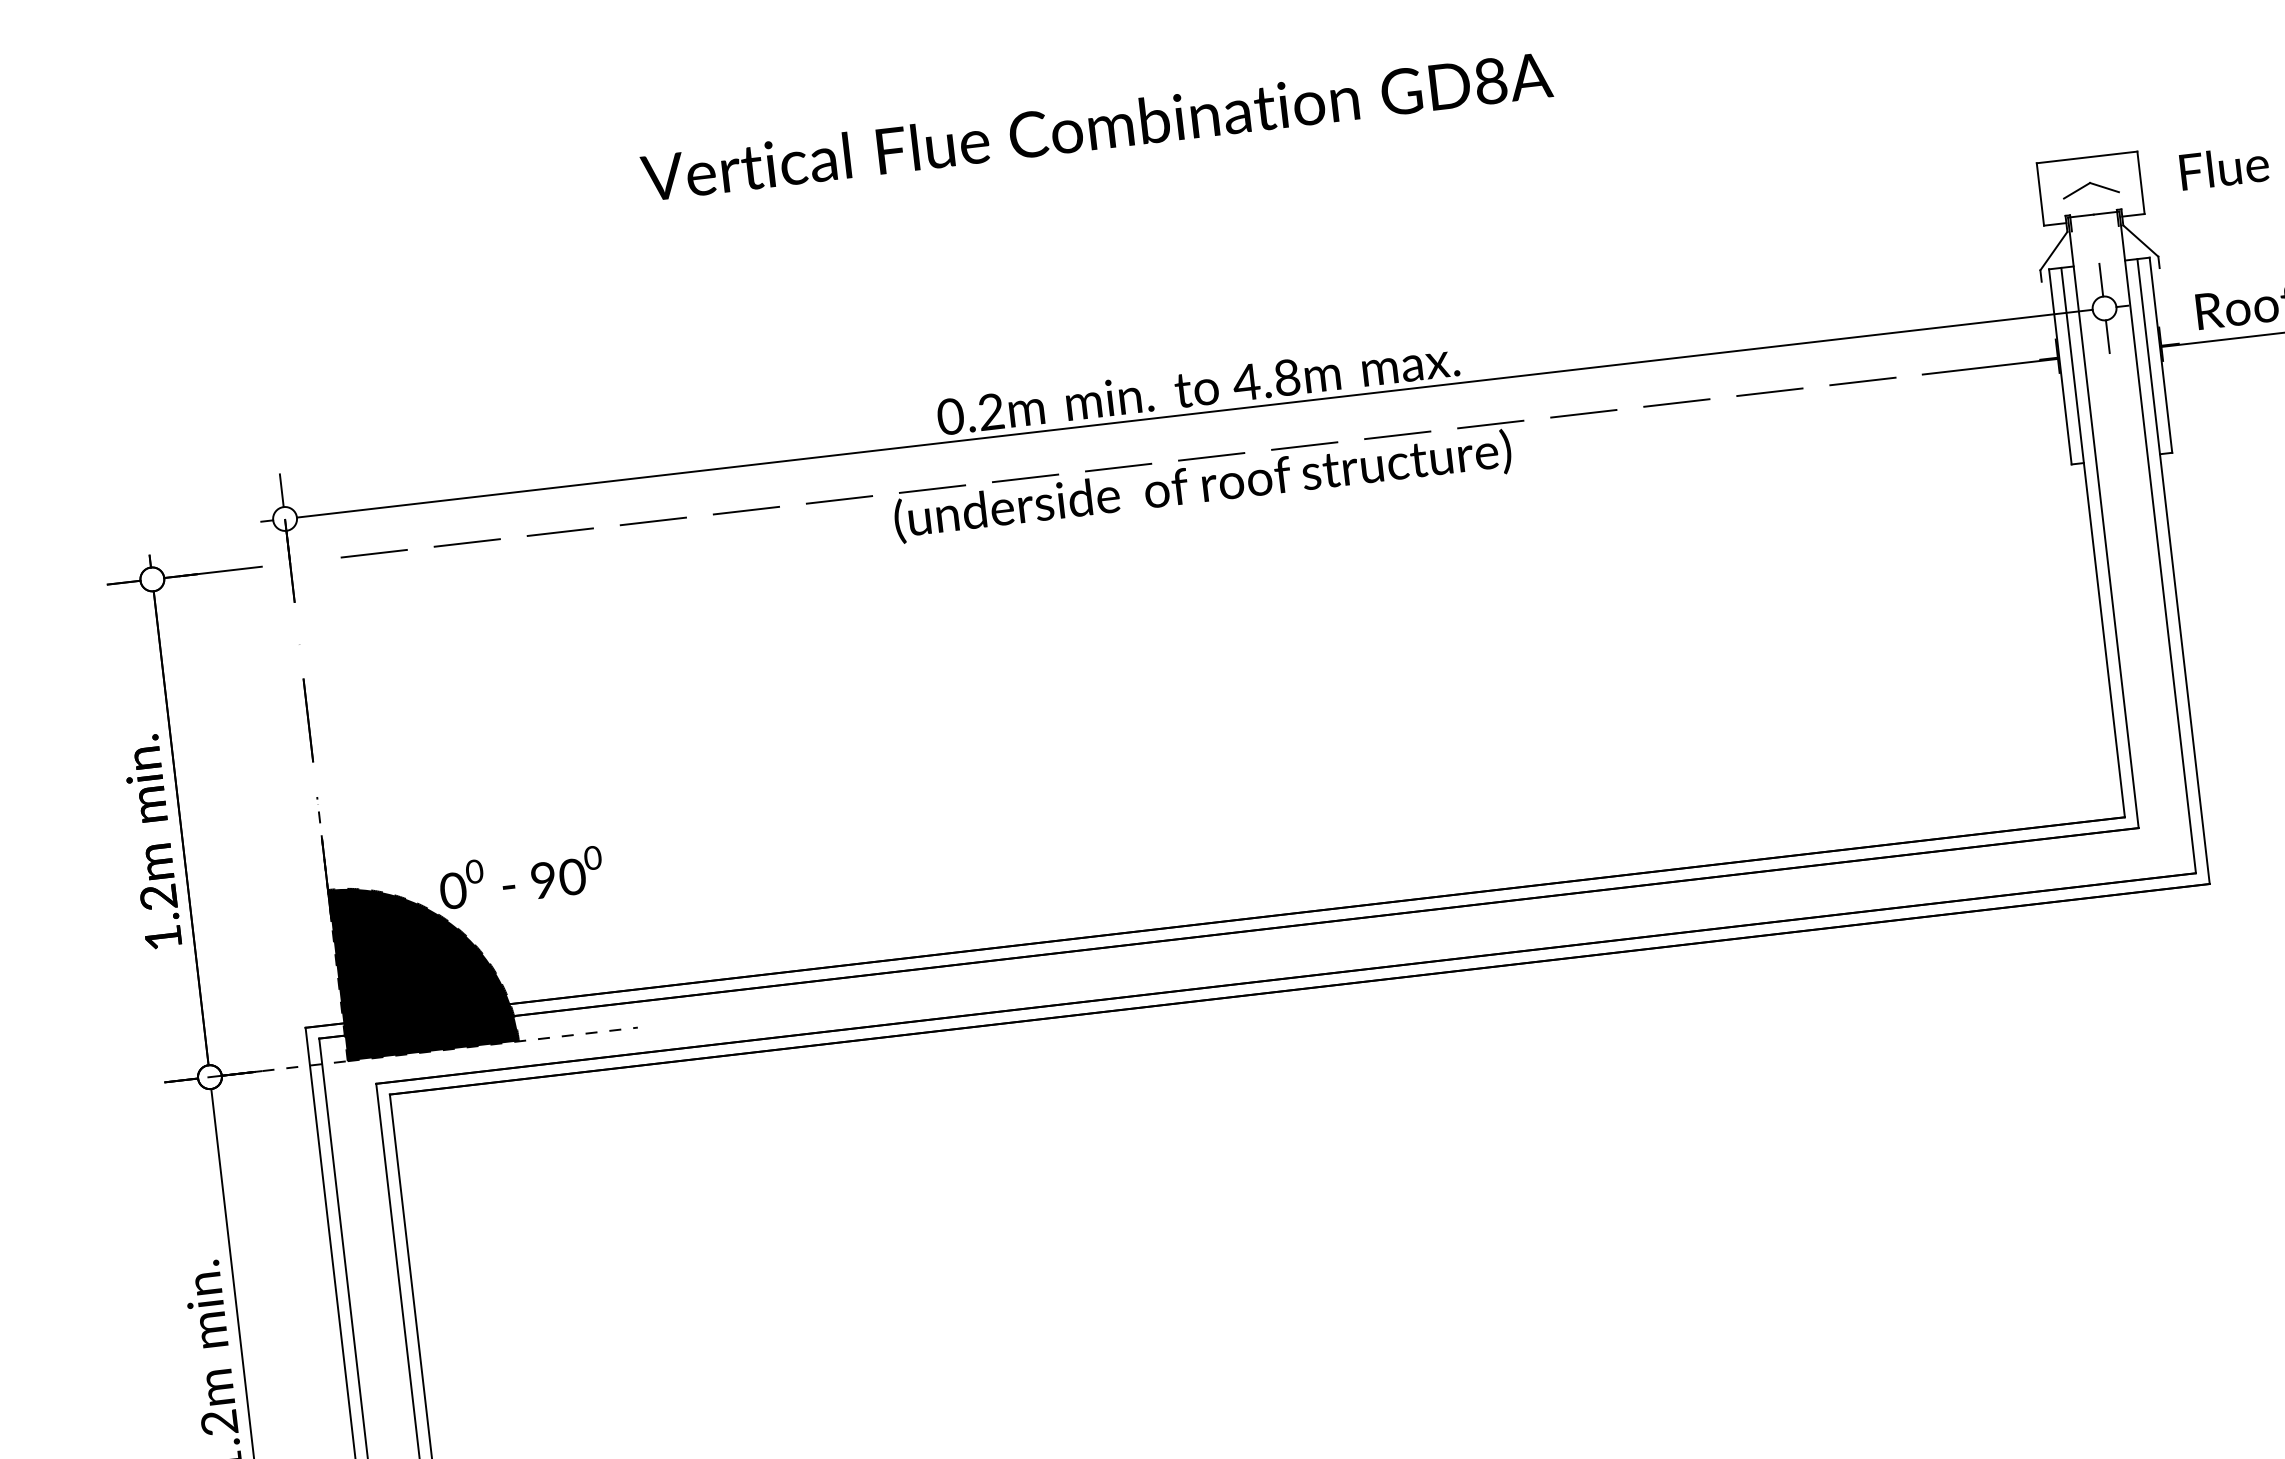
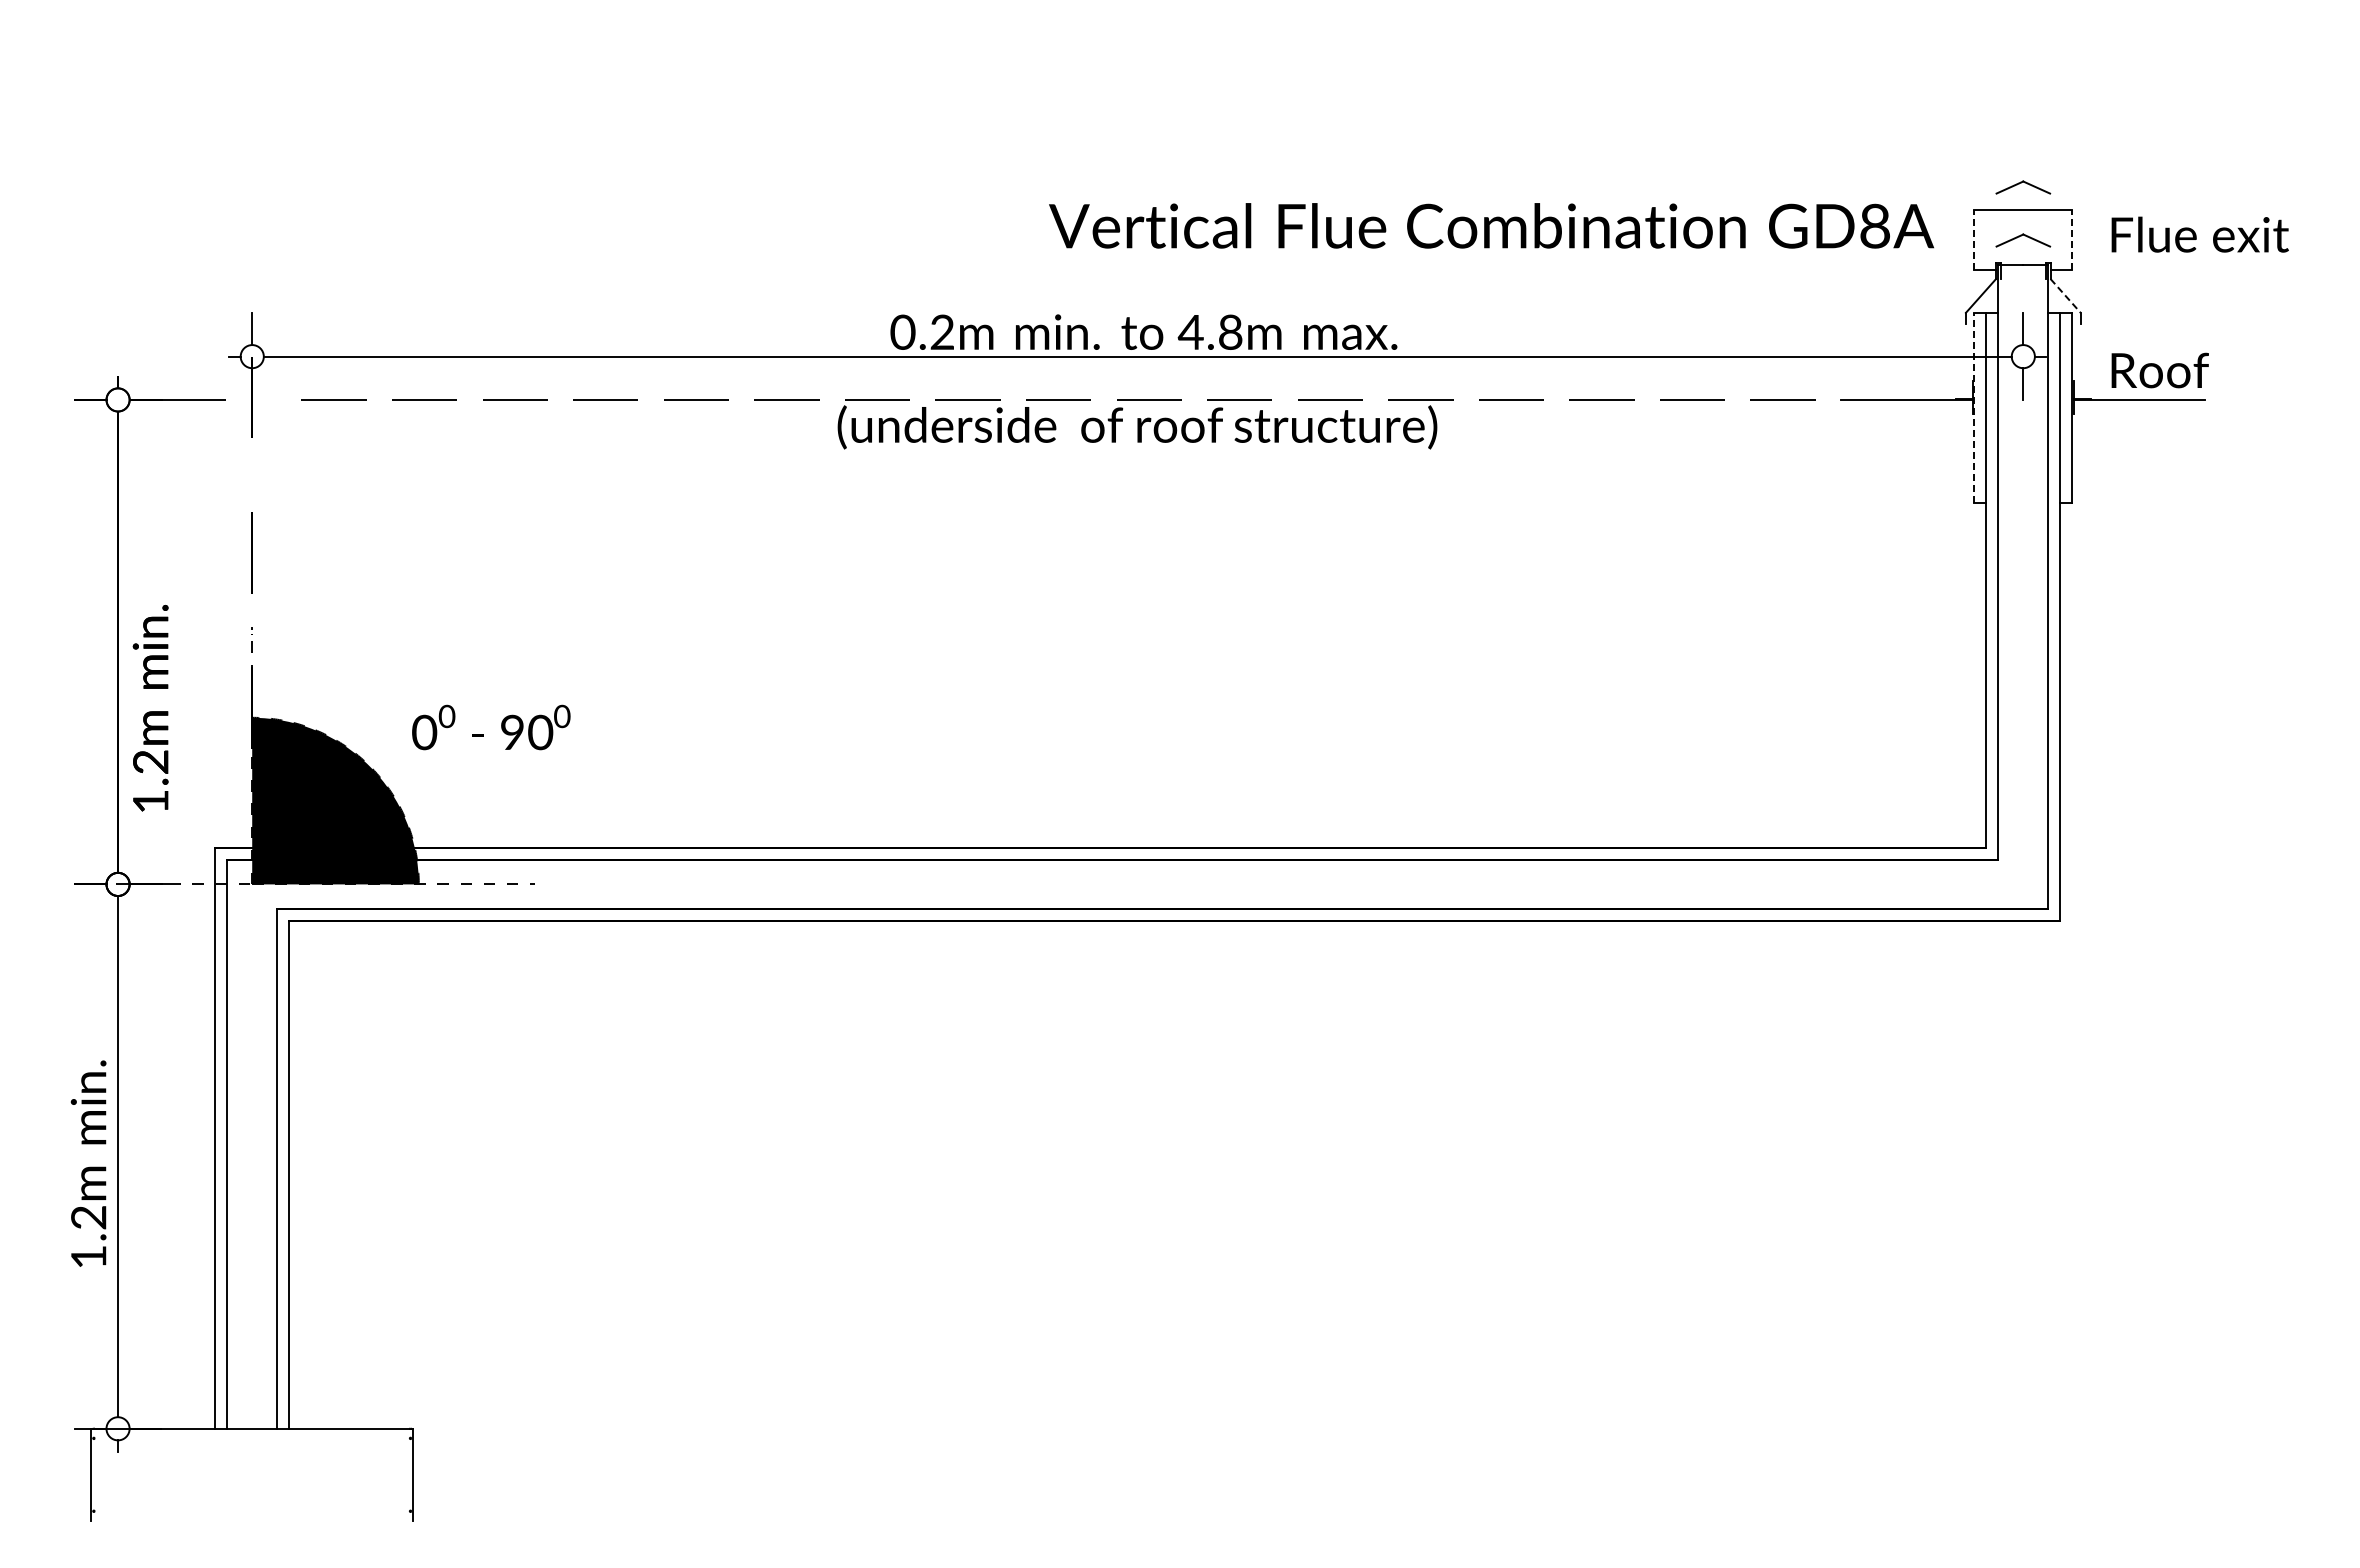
text: (1096, 126) -> (1491, 225), moved
part: (2084, 134) -> (2023, 187), added
line: (2141, 182) -> (2072, 239), solid -> dashed
line: (2040, 193) -> (1974, 239), solid -> dashed
line: (2140, 240) -> (2065, 295), solid -> dashed
line: (2060, 366) -> (1974, 407), solid -> dashed
text: (151, 841) -> (150, 707), moved
text: (521, 877) -> (491, 727), moved

